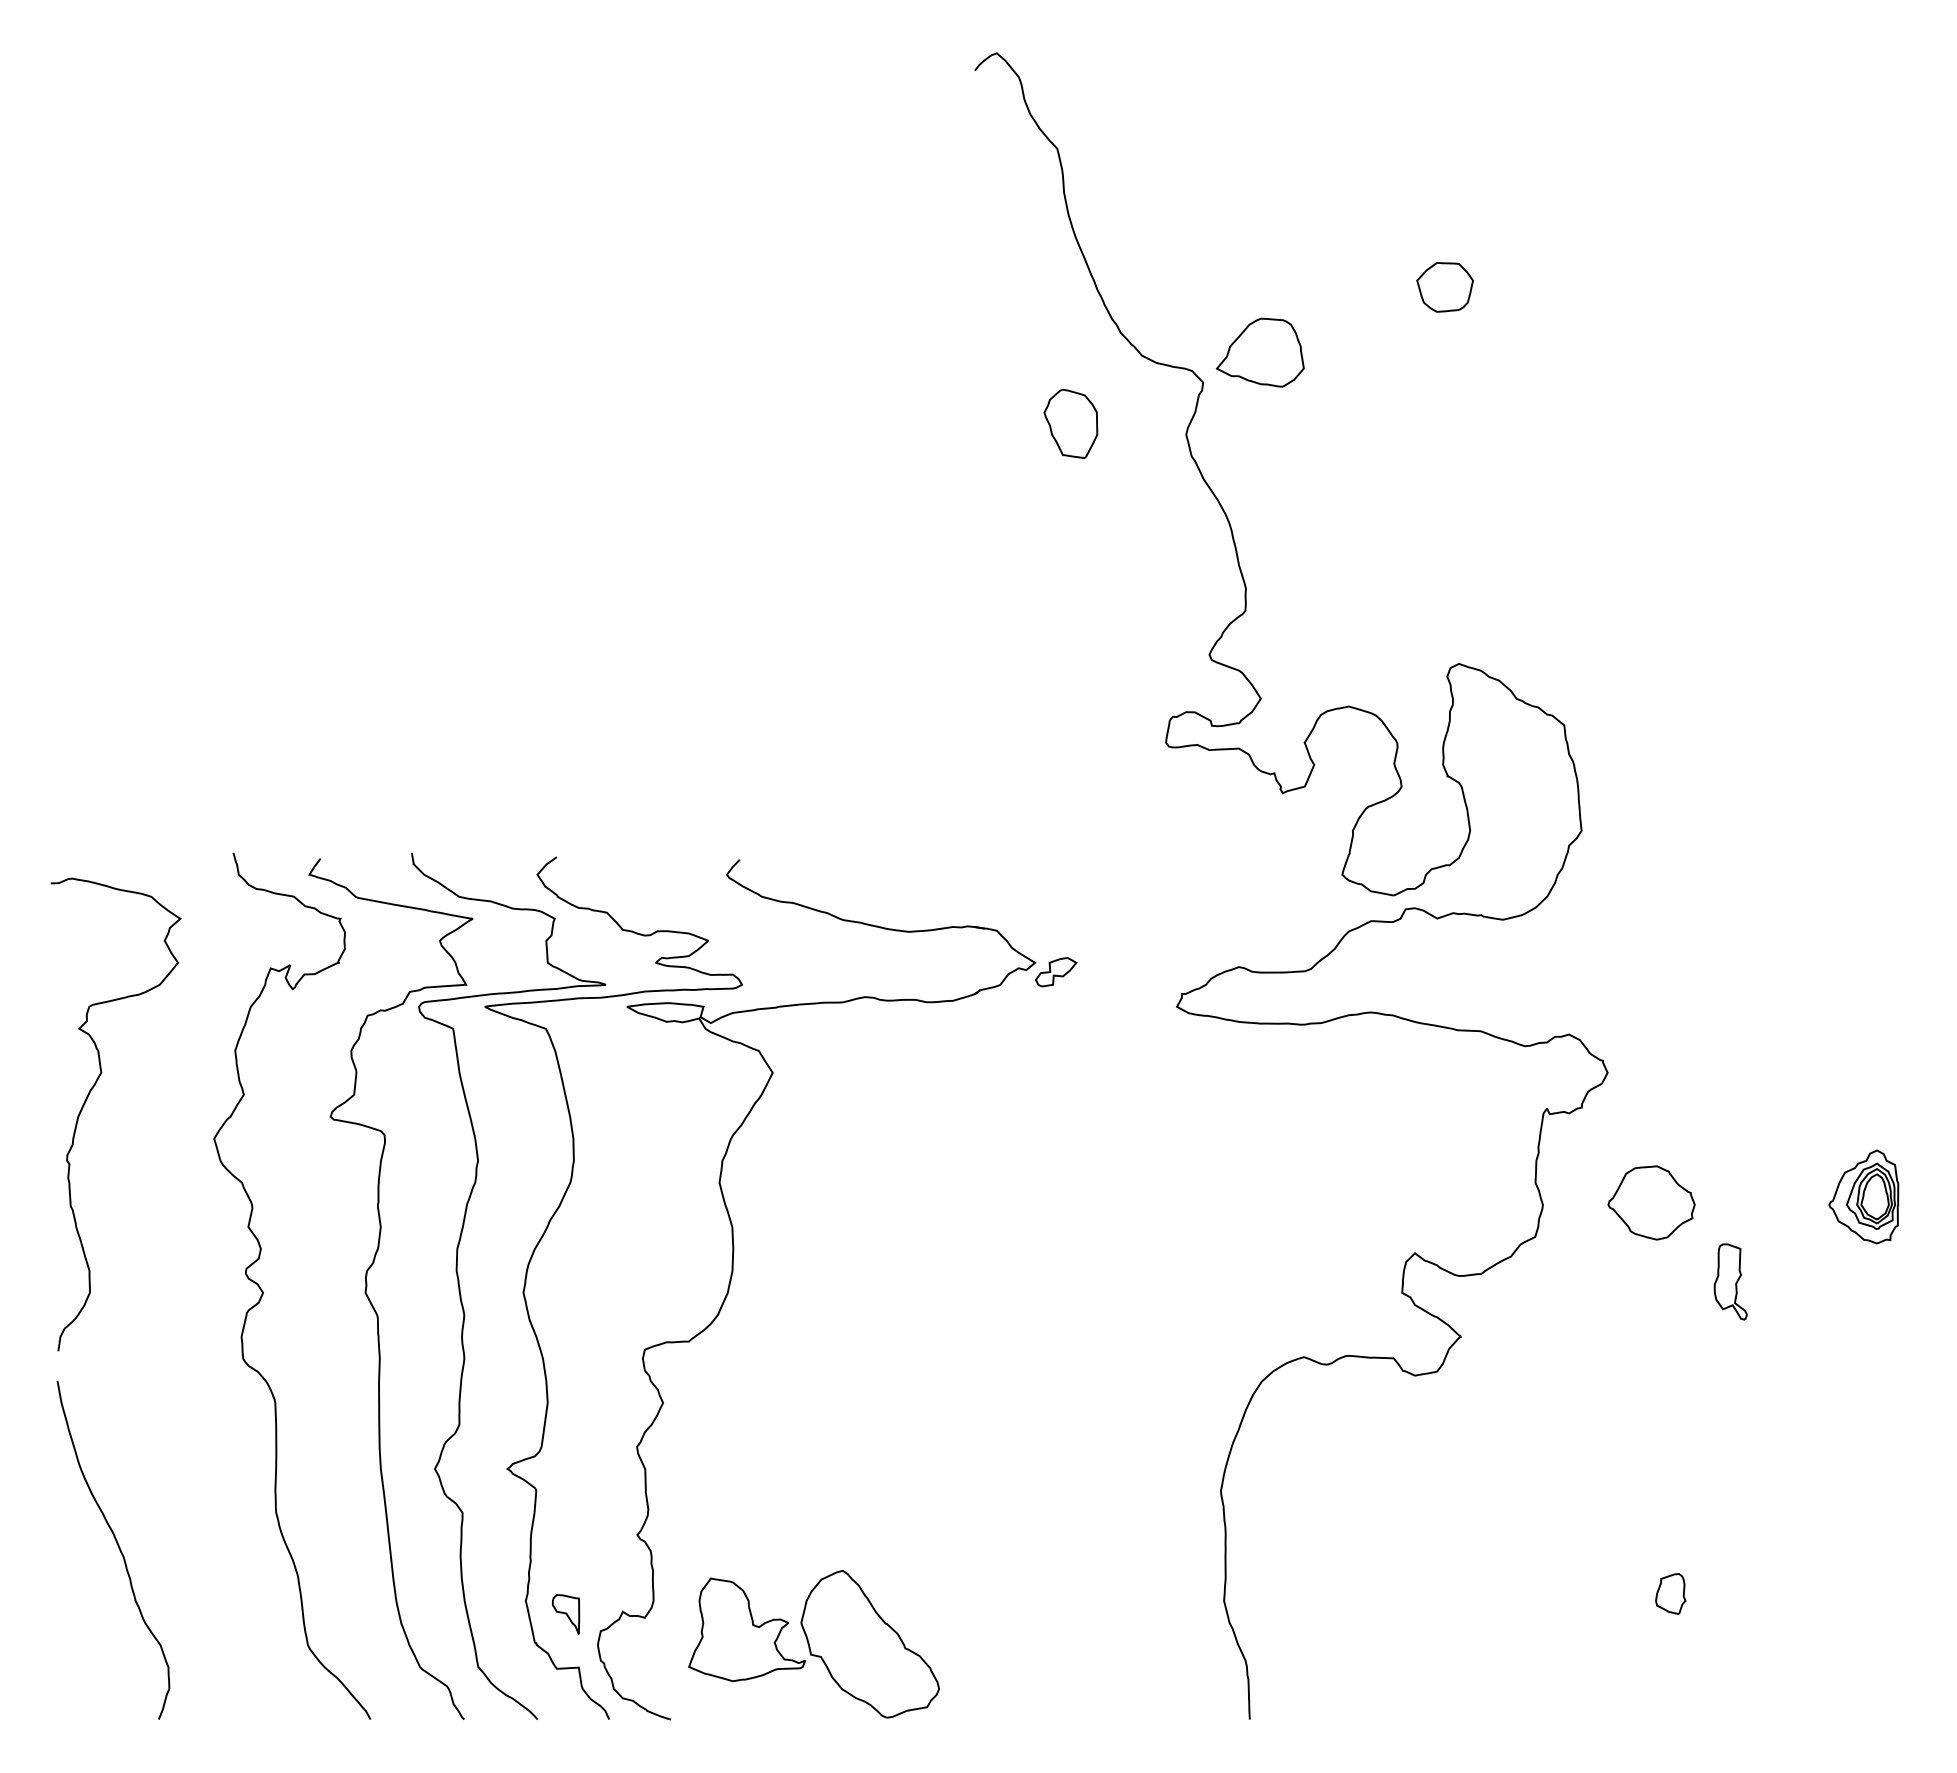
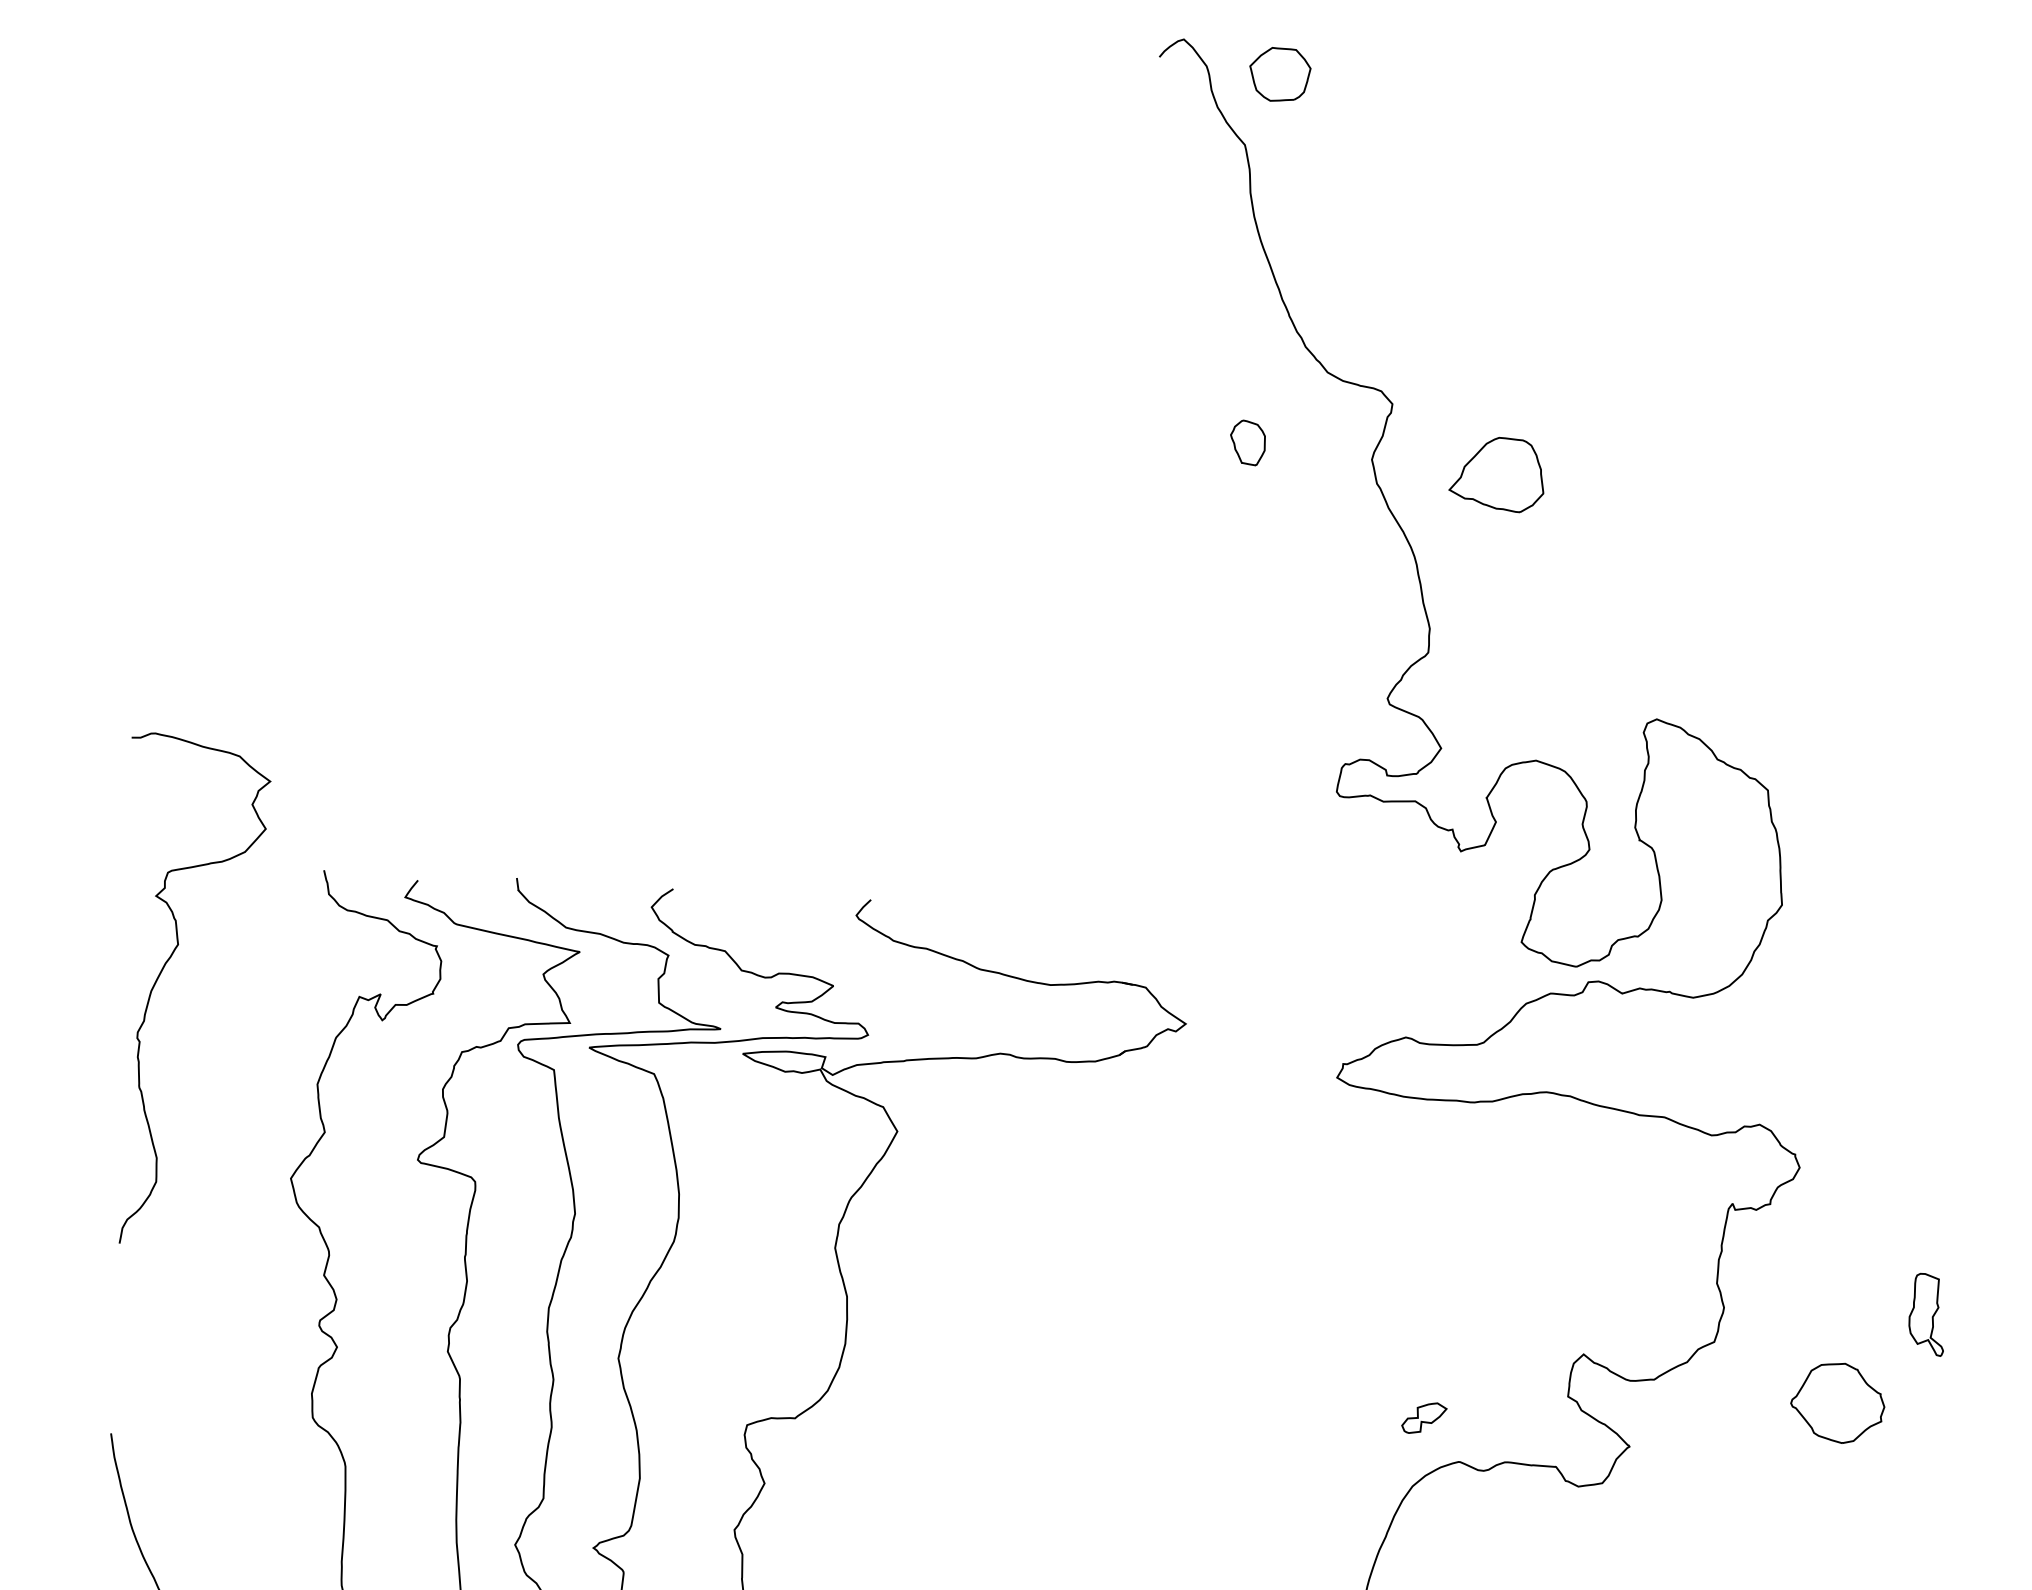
part: (1444, 287) -> (1279, 74), moved
part: (1259, 352) -> (1496, 474), moved
part: (1070, 423) -> (1247, 442), size x0.6
part: (1056, 972) -> (1424, 1418), moved
curve: (87, 1099) -> (162, 972), moved
part: (1651, 1202) -> (1837, 1402), moved
part: (1730, 1281) -> (1926, 1314), moved

